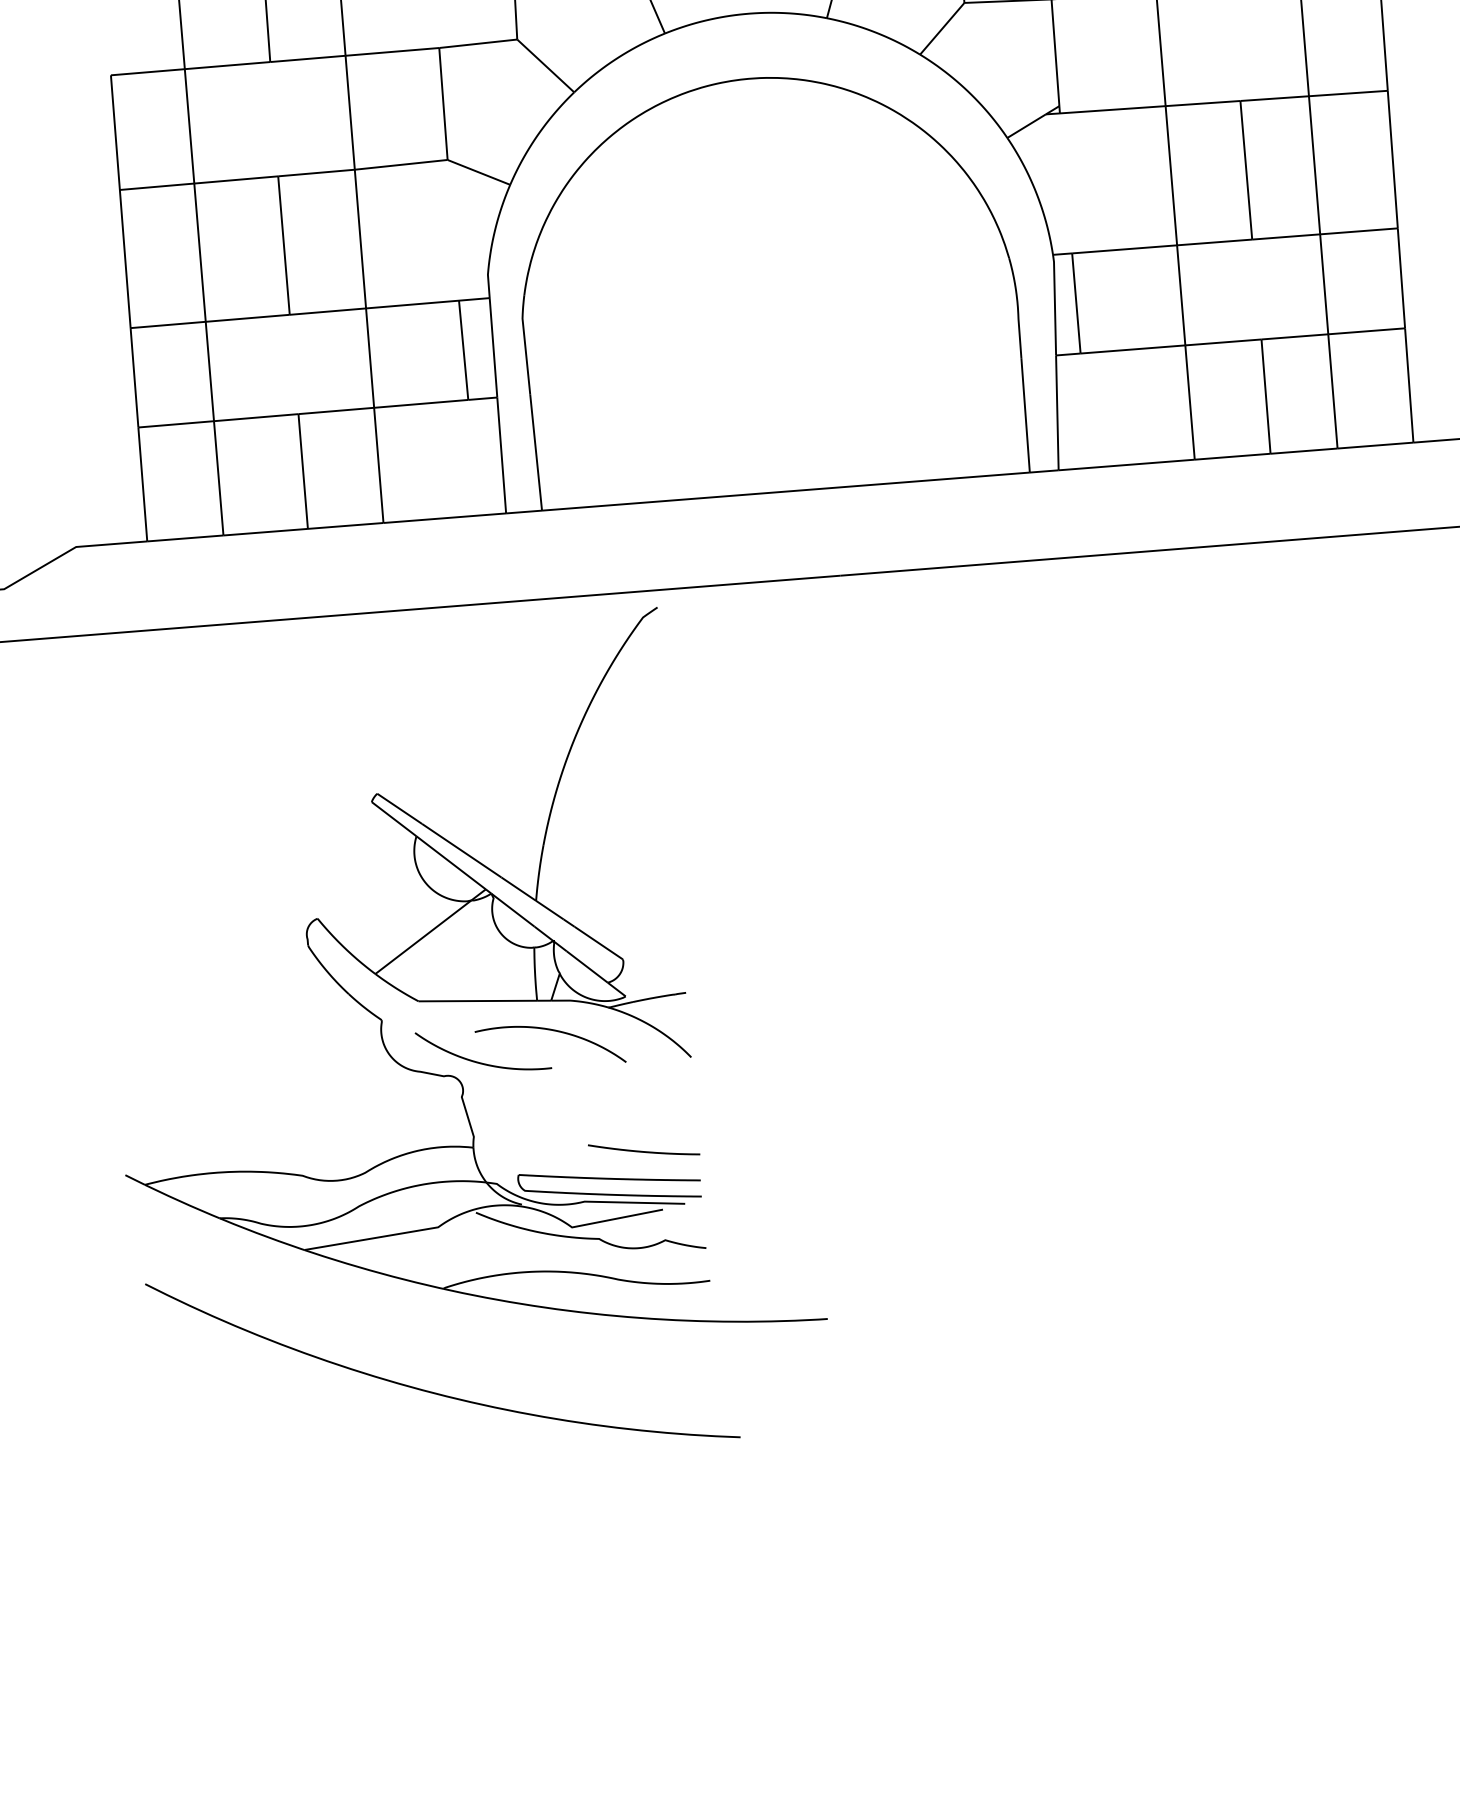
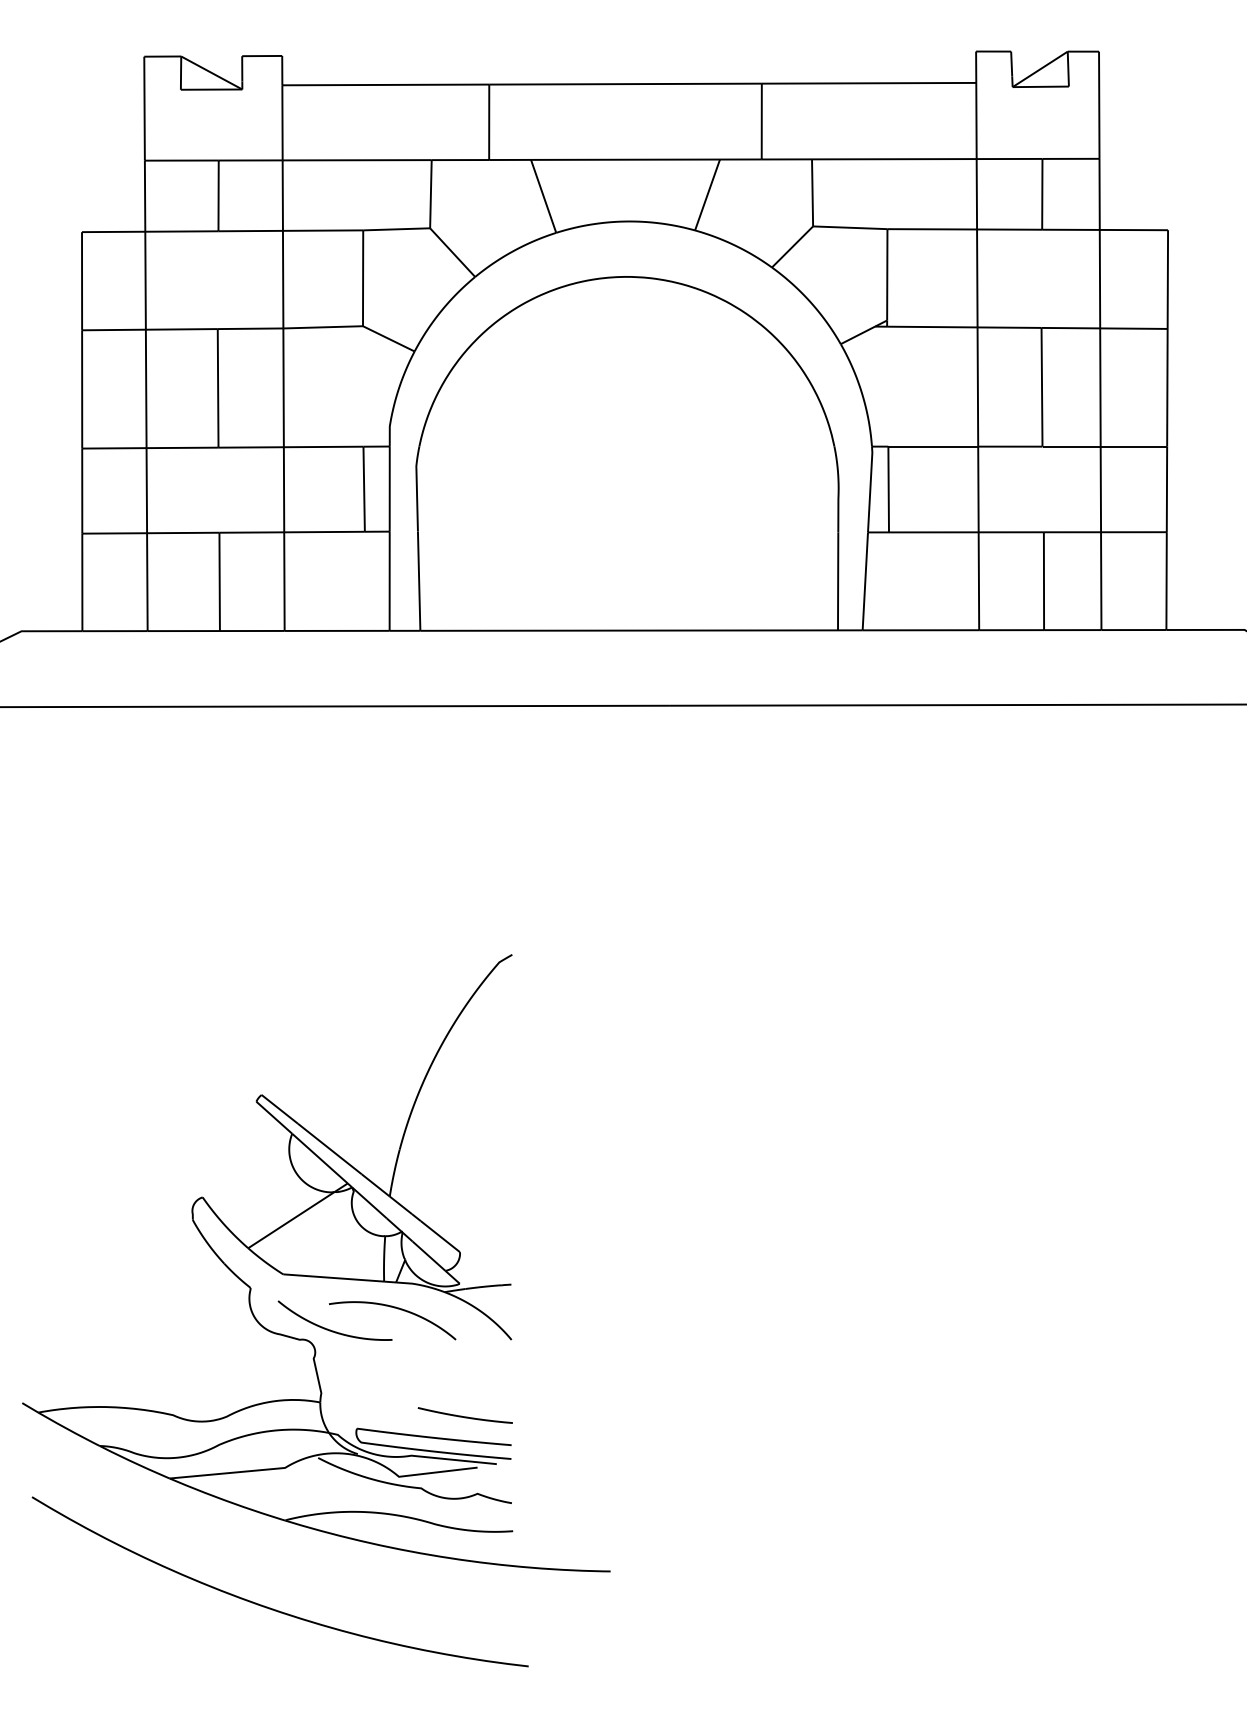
part: (455, 1053) -> (311, 1321), moved

